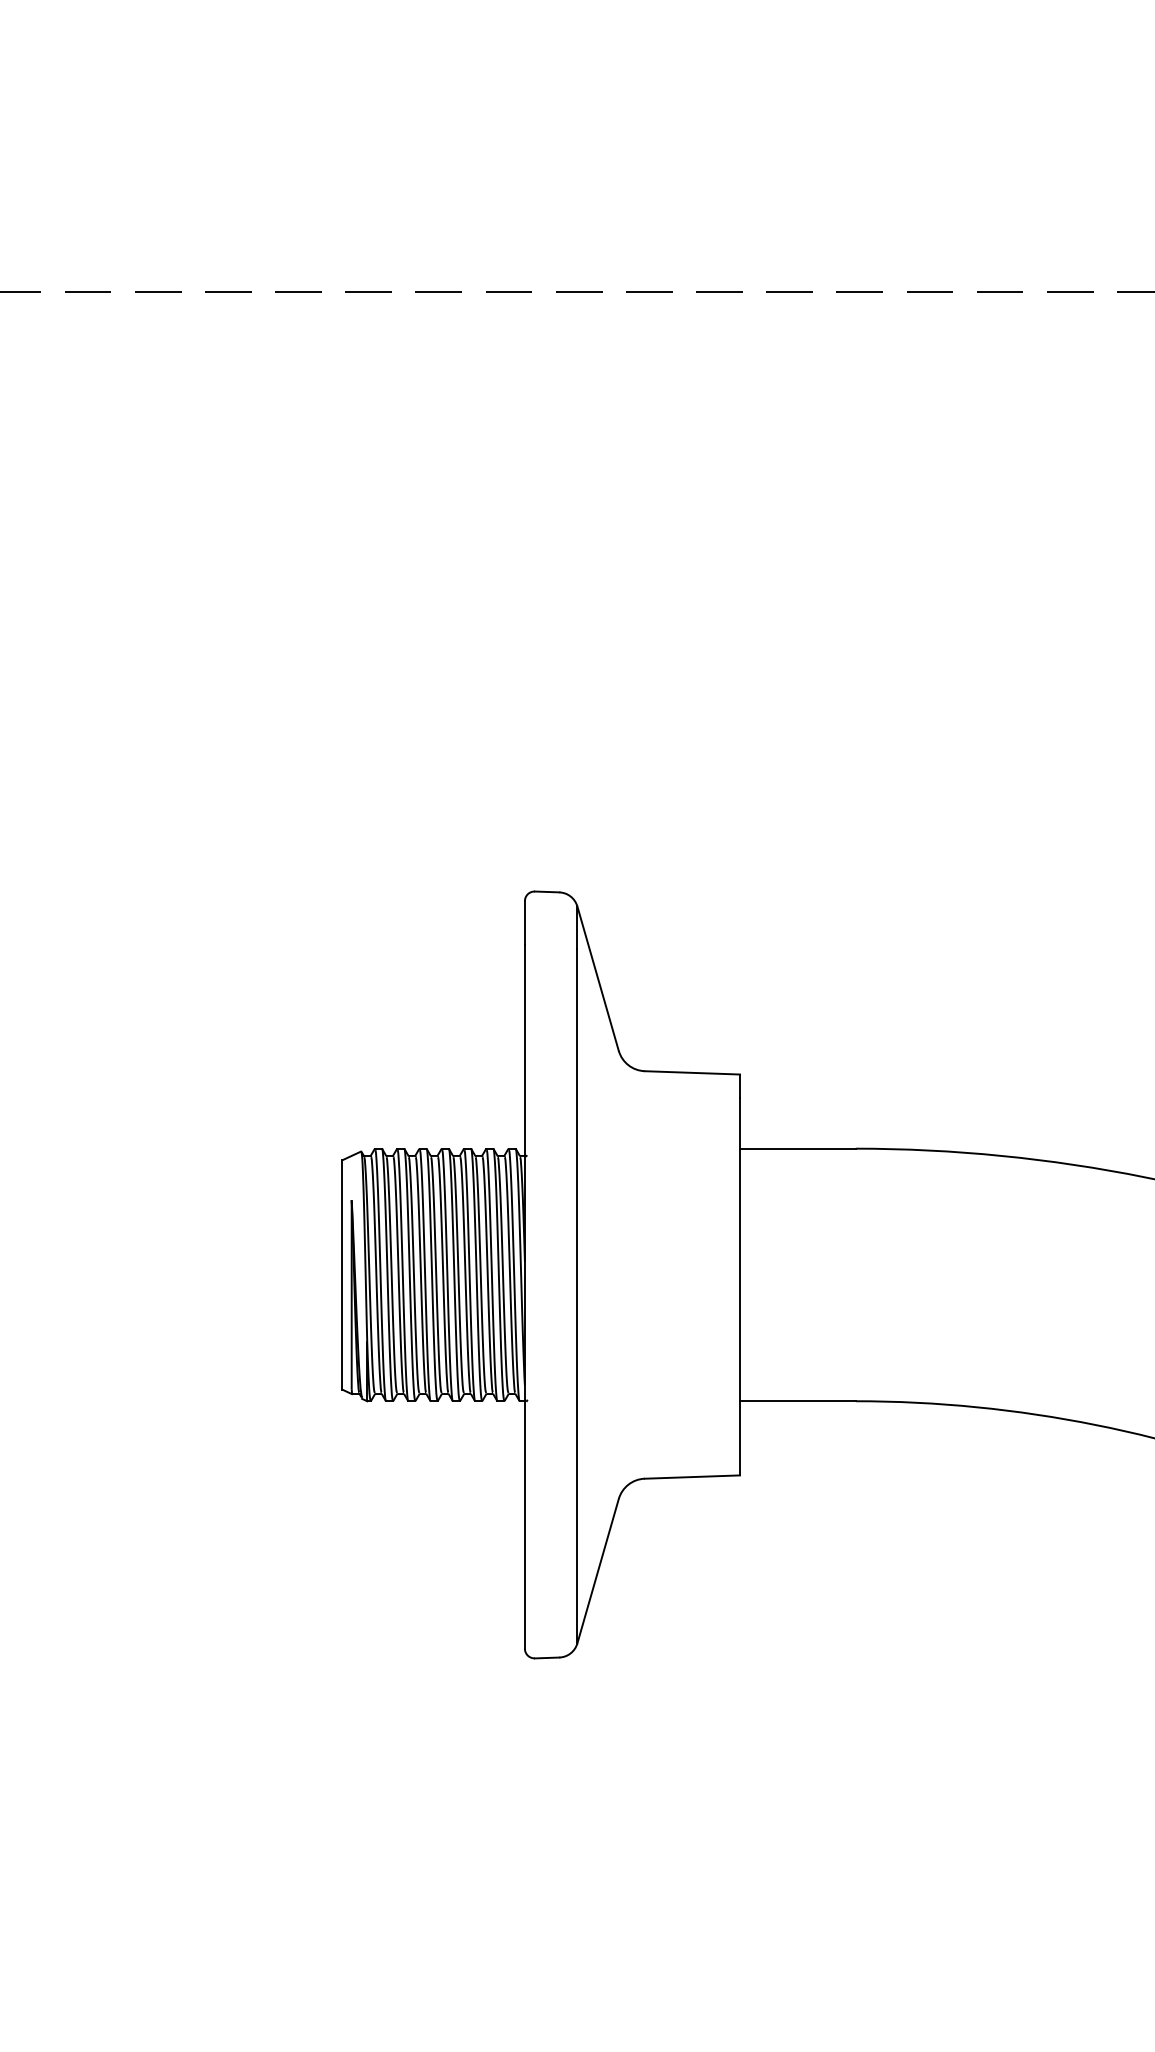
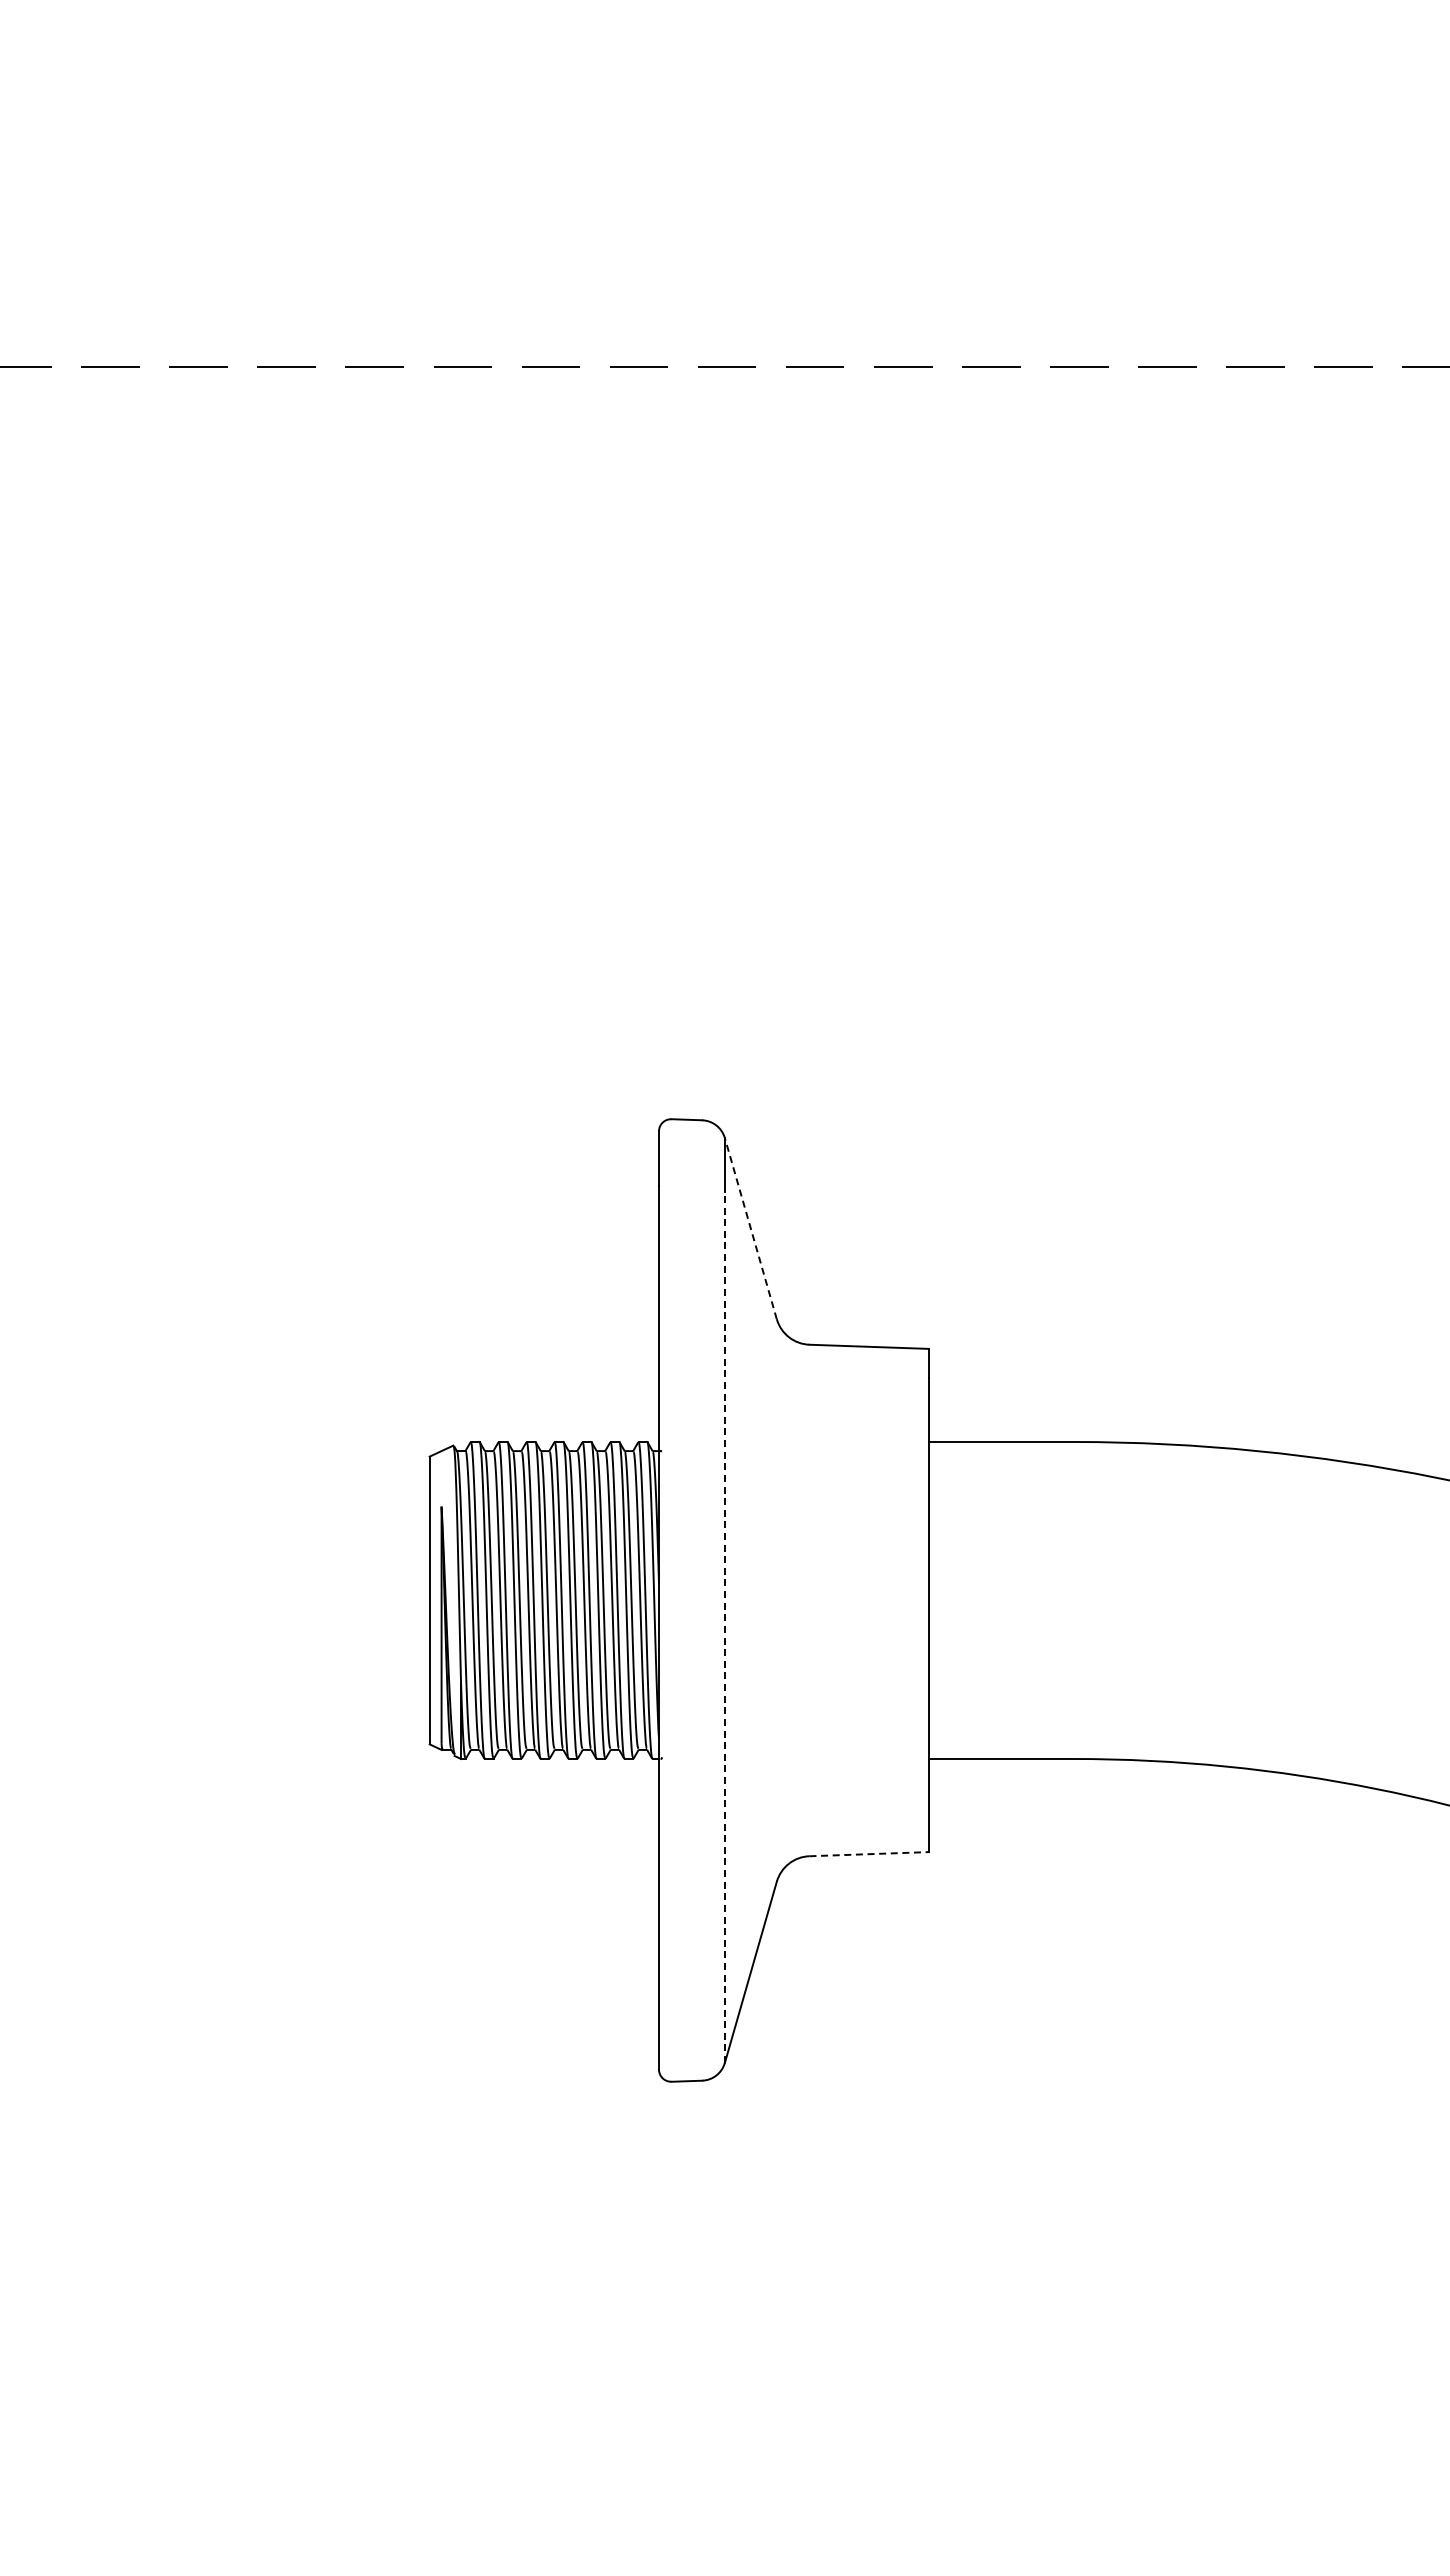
line: (597, 978) -> (750, 1228), solid -> dashed
line: (577, 1296) -> (724, 1627), solid -> dashed
line: (692, 1477) -> (869, 1854), solid -> dashed

